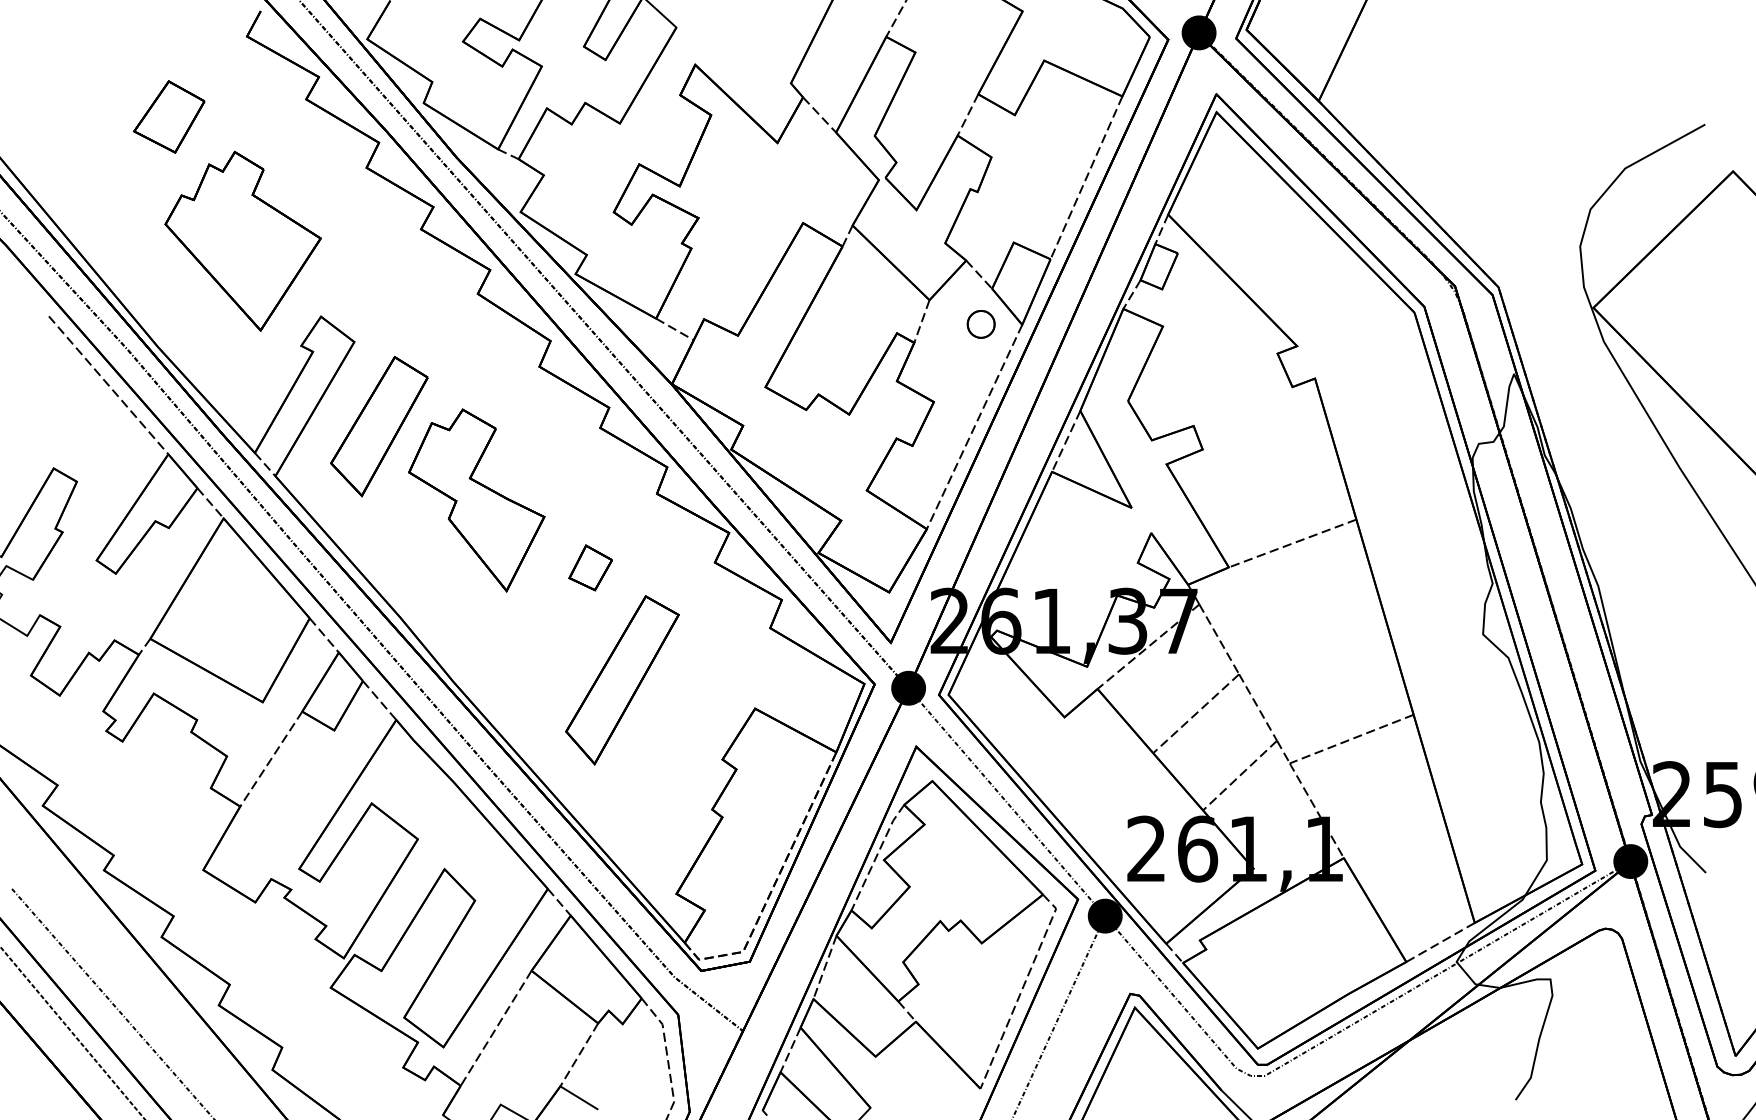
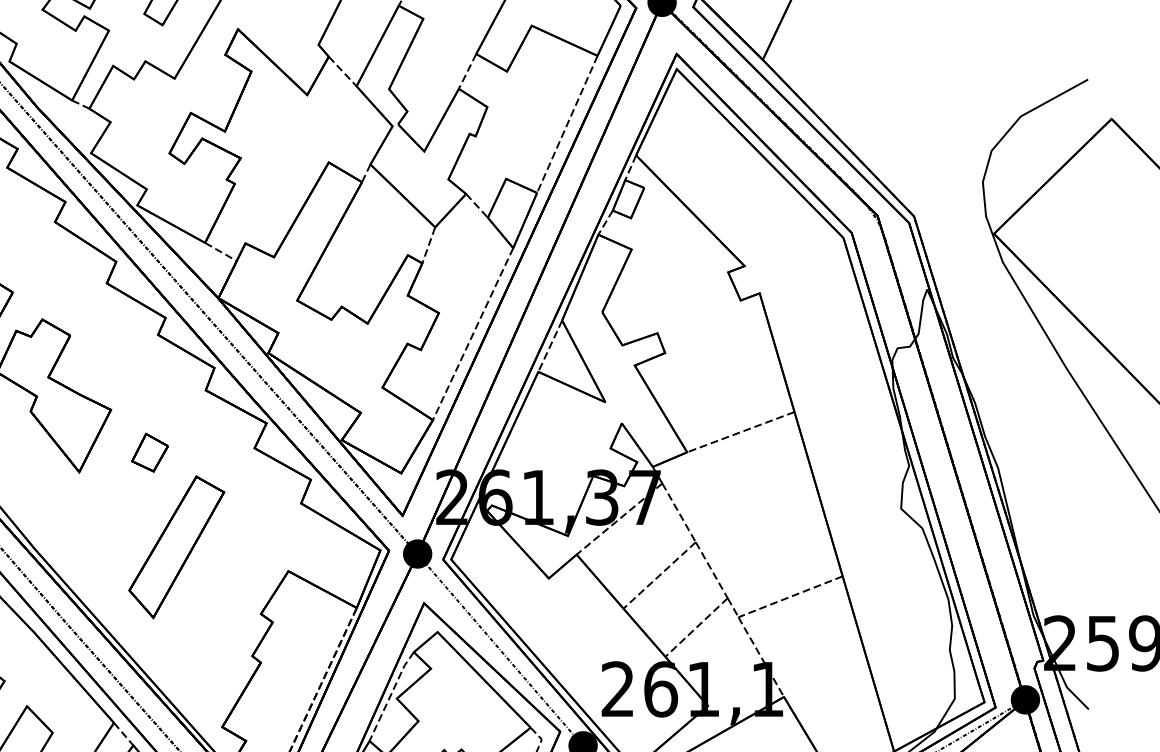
part: (980, 324) -> (478, 247), removed

